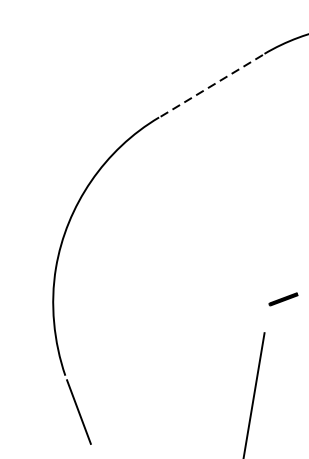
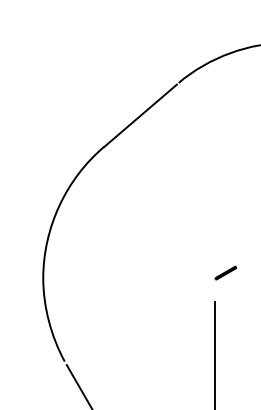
line: (210, 86) -> (140, 115), dashed -> solid

